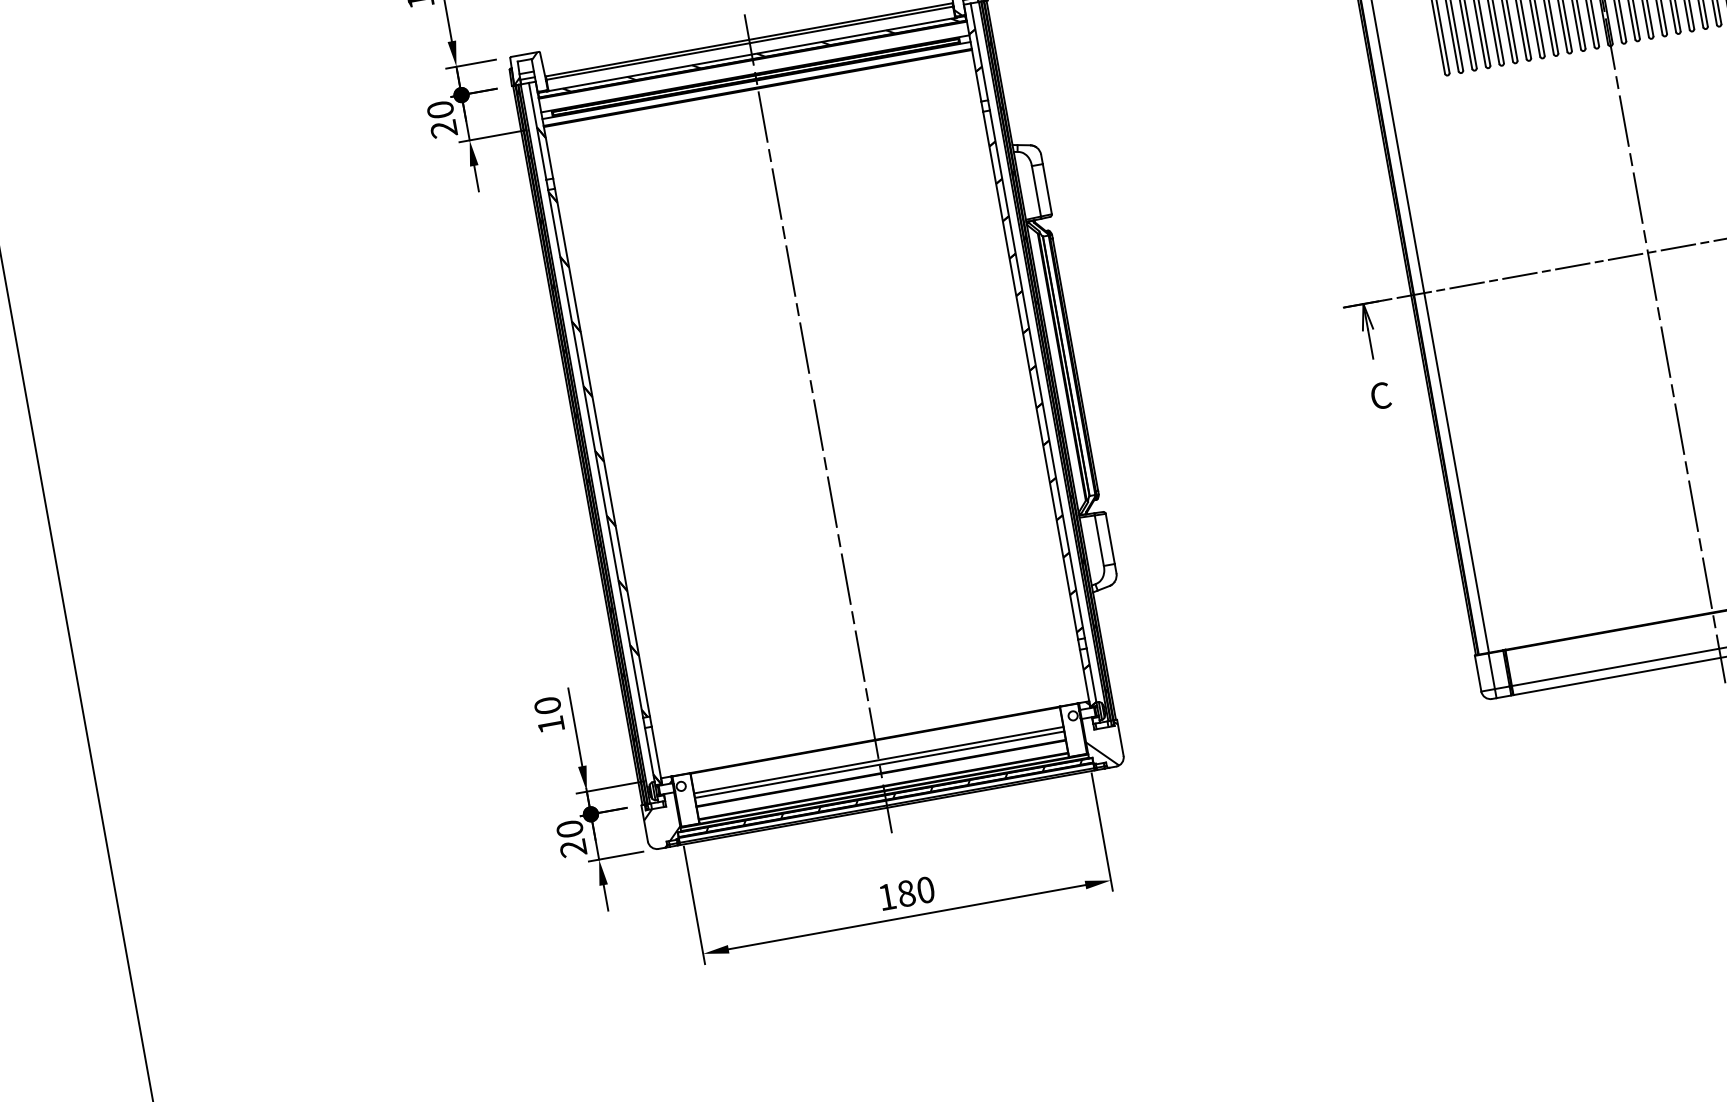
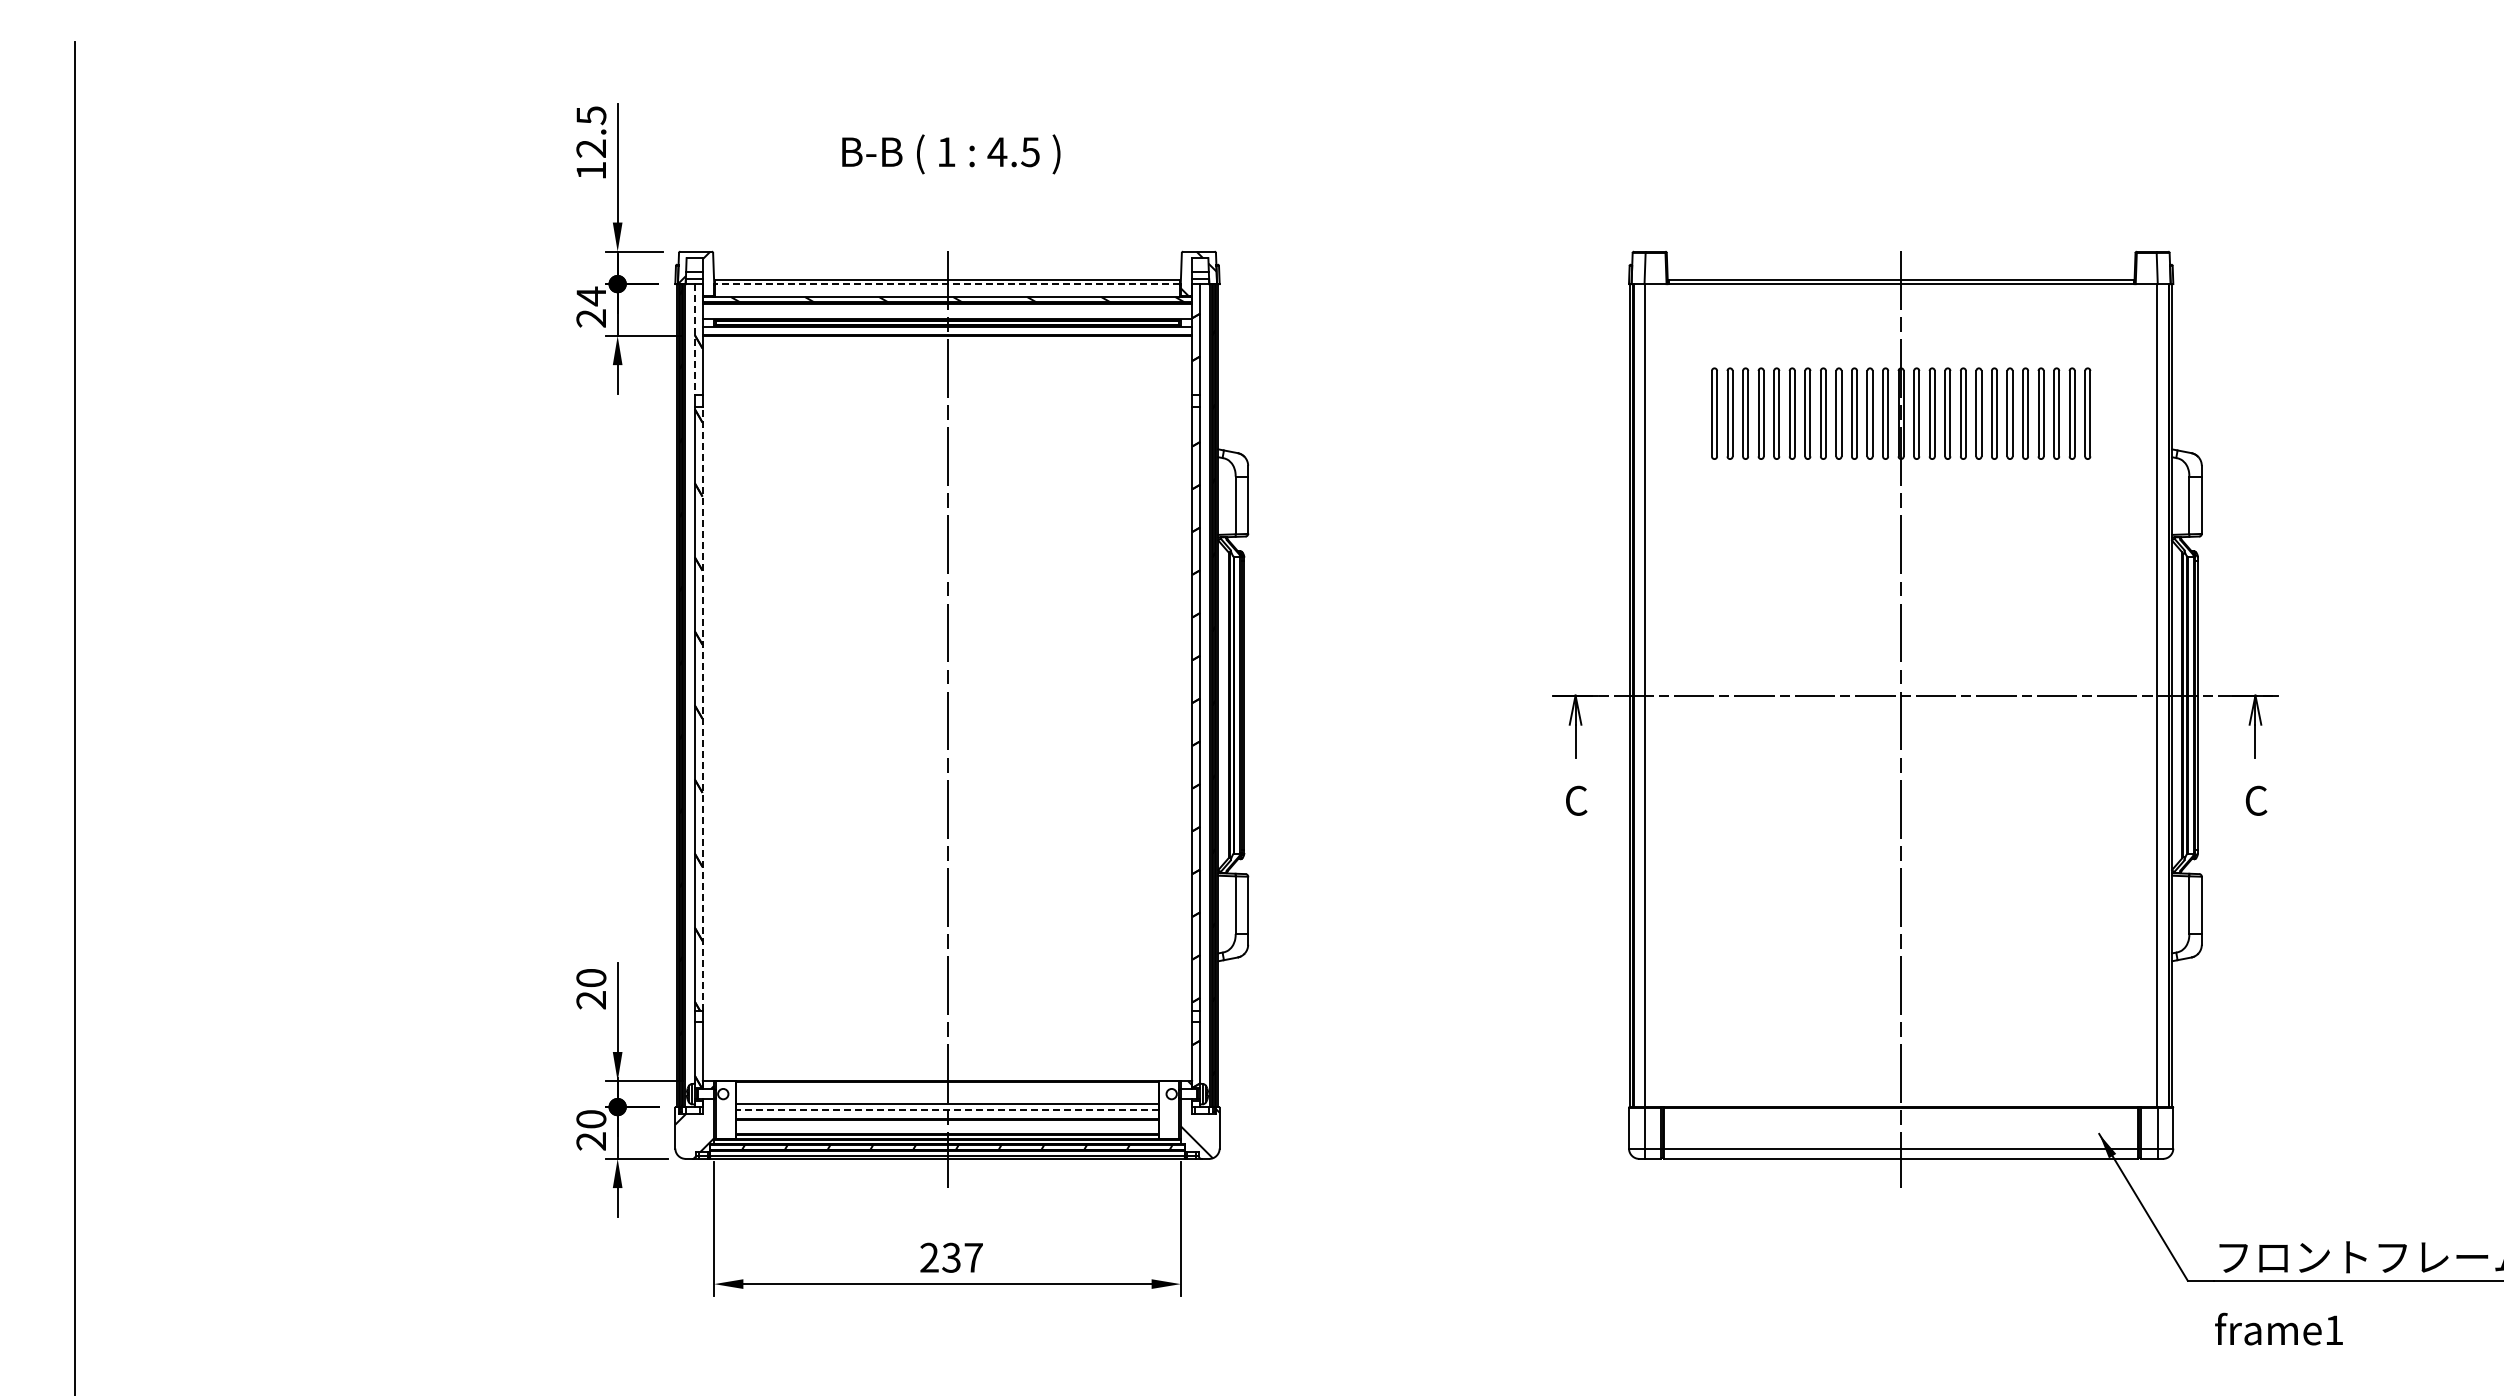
line: (749, 43) -> (947, 284), solid -> dashed
text: (440, 110) -> (591, 296), 20 -> 24
line: (537, 132) -> (694, 340), solid -> dashed
line: (602, 452) -> (702, 708), solid -> dashed
text: (550, 725) -> (590, 1000), 10 -> 20
line: (879, 764) -> (947, 1109), solid -> dashed
text: (906, 893) -> (951, 1257), 180 -> 237

